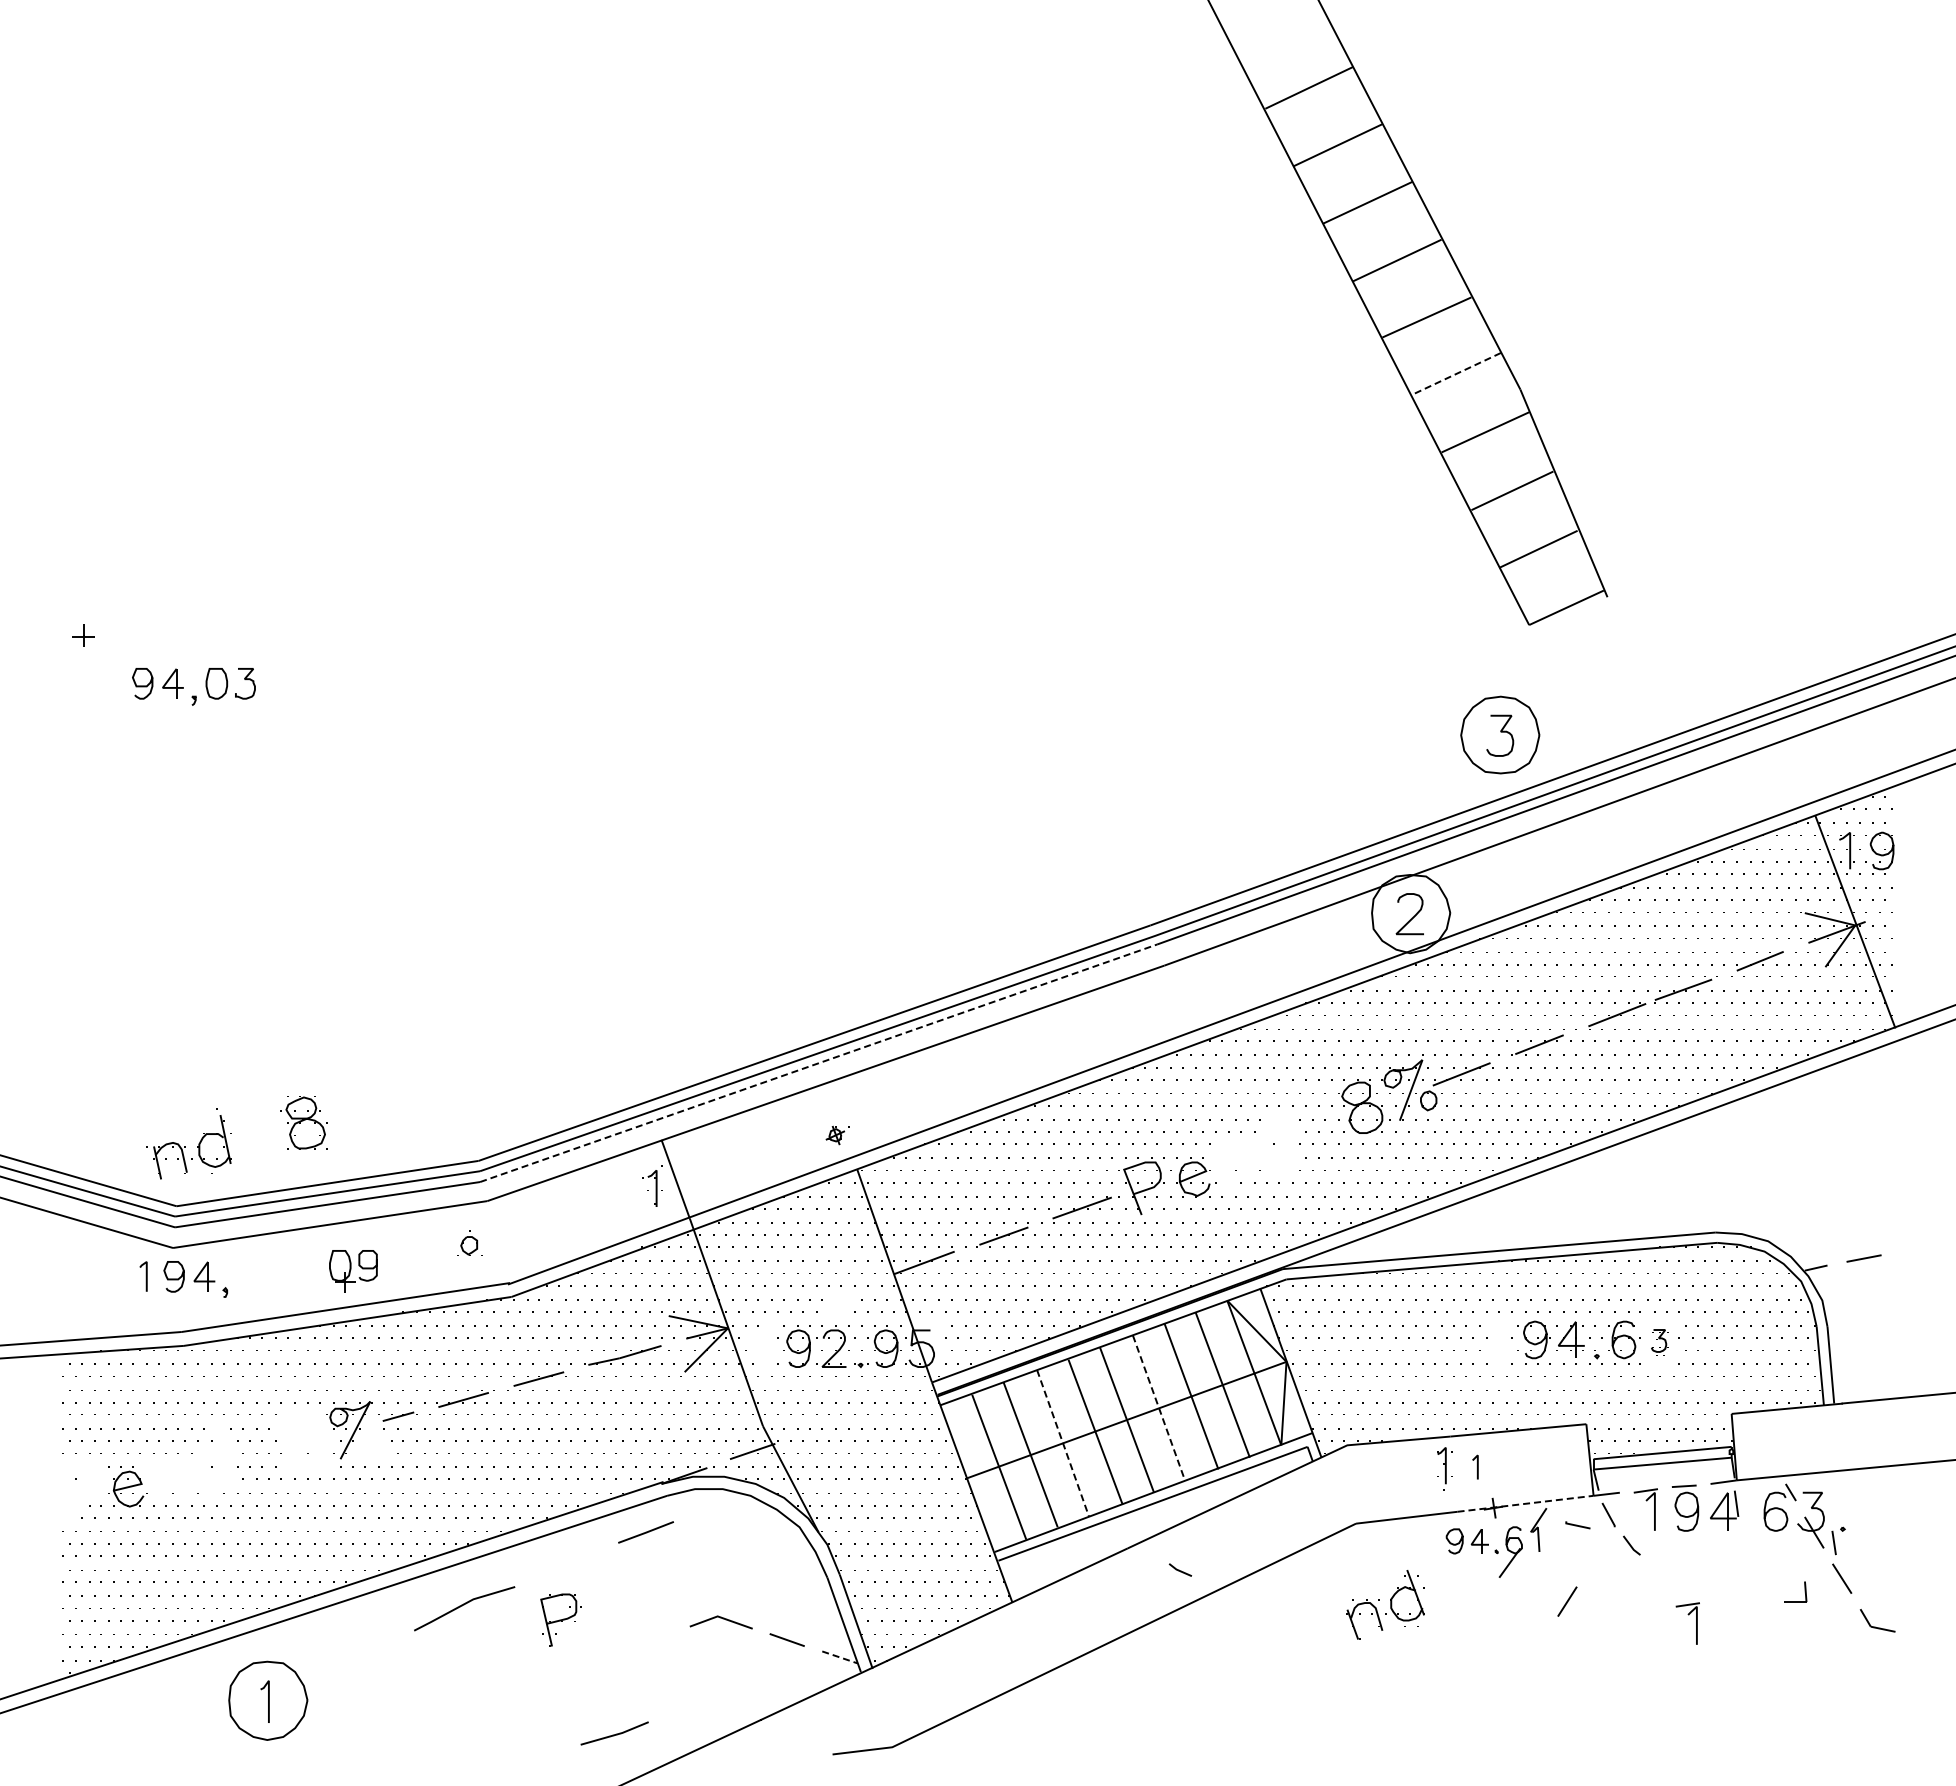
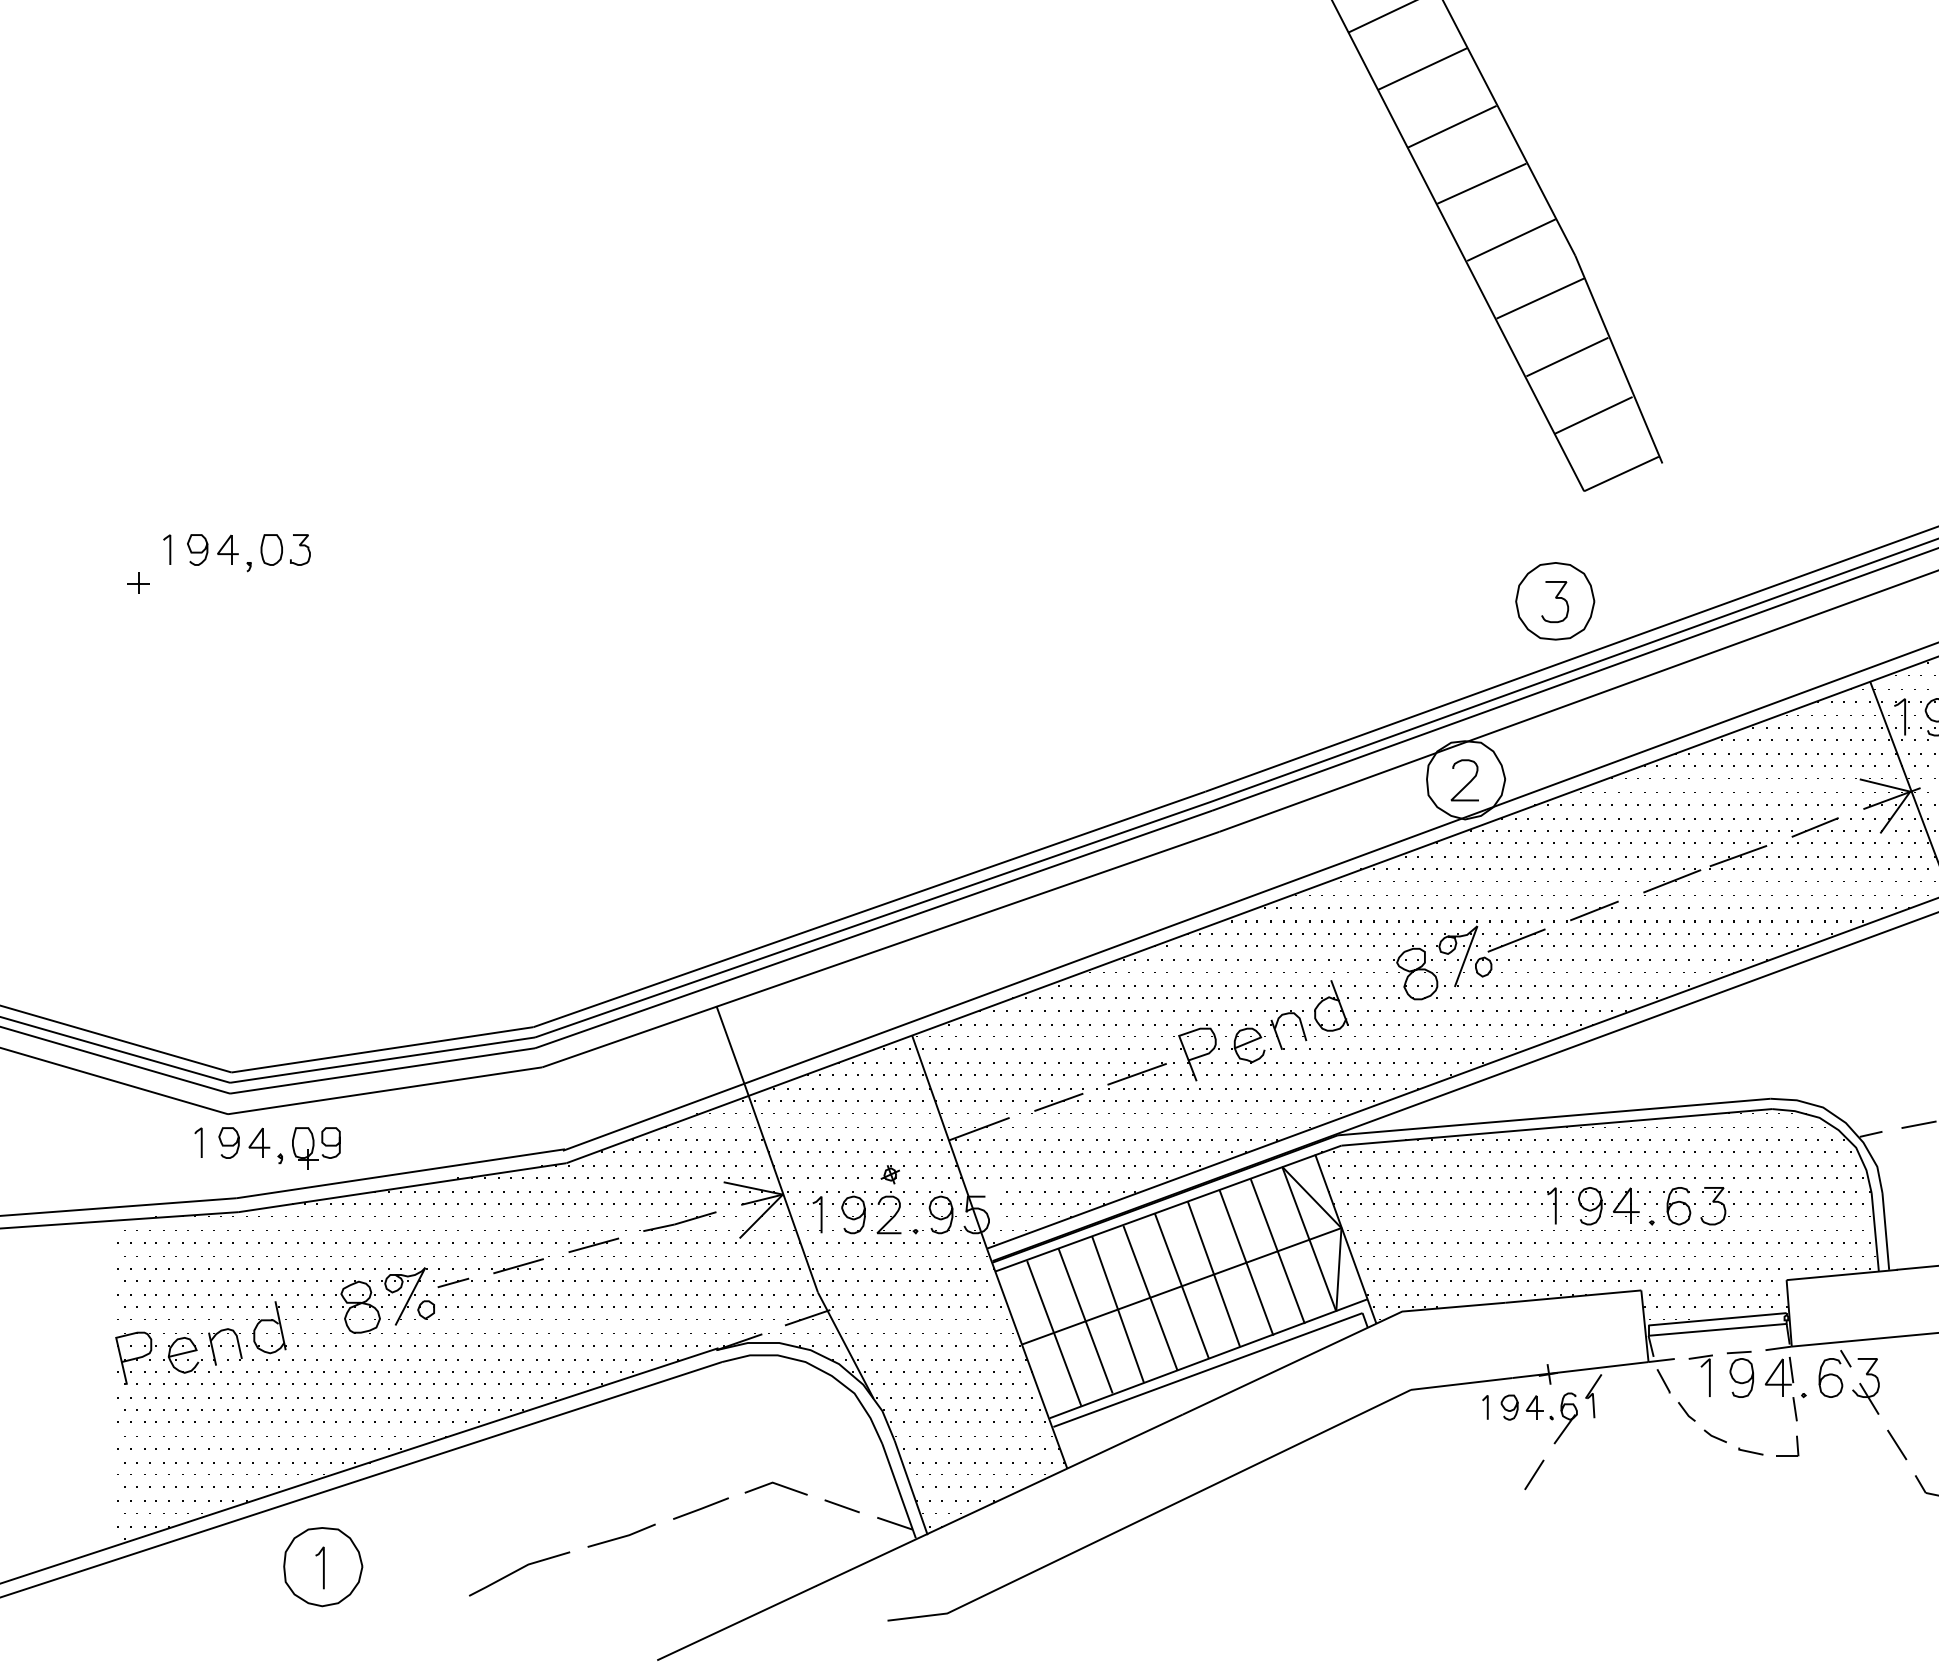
line: (1456, 373) -> (1511, 239), dashed -> solid
part: (83, 635) -> (138, 582), moved
line: (114, 683) -> (169, 549), added
line: (818, 1063) -> (873, 929), dashed -> solid
part: (303, 1122) -> (358, 1306), moved
part: (837, 1135) -> (892, 1174), moved
part: (188, 1143) -> (243, 1329), moved
part: (652, 1185) -> (817, 1211), moved
part: (469, 1242) -> (426, 1306), moved
part: (353, 1271) -> (316, 1148), moved
part: (1659, 1342) -> (1714, 1208), size x1.67
line: (1158, 1407) -> (1213, 1273), dashed -> solid
line: (1063, 1443) -> (1118, 1309), dashed -> solid
line: (1476, 1466) -> (1486, 1406), moved
part: (1444, 1468) -> (1554, 1208), moved
line: (1526, 1503) -> (1581, 1369), dashed -> solid
line: (1577, 1525) -> (1750, 1451), moved
line: (645, 1532) -> (700, 1508), moved
part: (1838, 1540) -> (1799, 1406), moved
line: (1179, 1569) -> (1714, 1435), moved
part: (1804, 1591) -> (1796, 1445), moved
line: (1567, 1601) -> (1534, 1474), moved
part: (1385, 1604) -> (1309, 1014), moved
line: (462, 1606) -> (517, 1571), moved
part: (1688, 1615) -> (1743, 1481), removed
part: (560, 1619) -> (135, 1357), moved
line: (840, 1657) -> (895, 1523), dashed -> solid
line: (614, 1734) -> (621, 1536), moved

